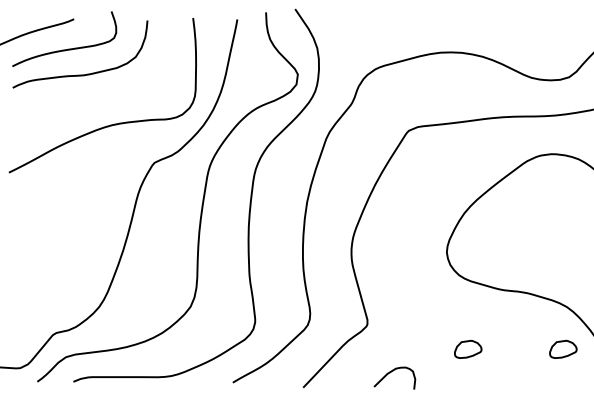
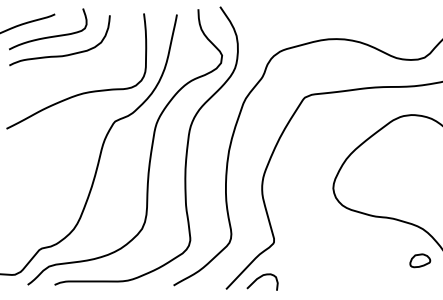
part: (468, 349) -> (349, 260), removed
curve: (393, 371) -> (261, 277), moved

